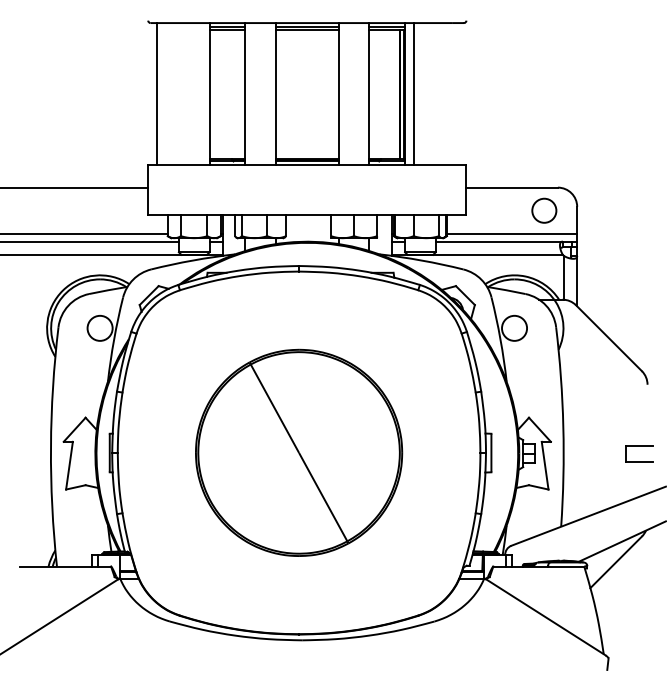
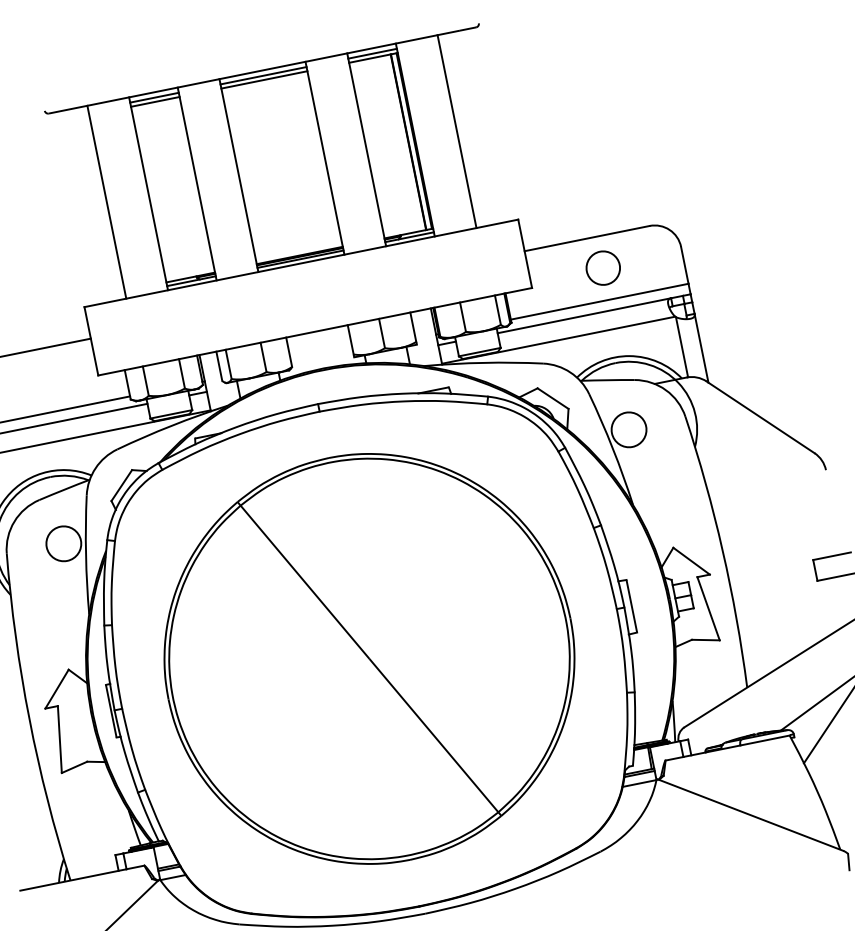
line: (156, 93) -> (106, 201), moved
line: (413, 93) -> (456, 131), moved
circle: (544, 210) -> (603, 267), moved
part: (298, 452) -> (368, 658), size x1.43

